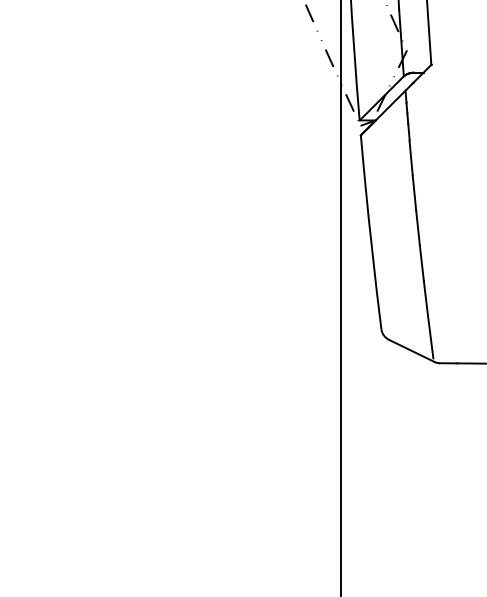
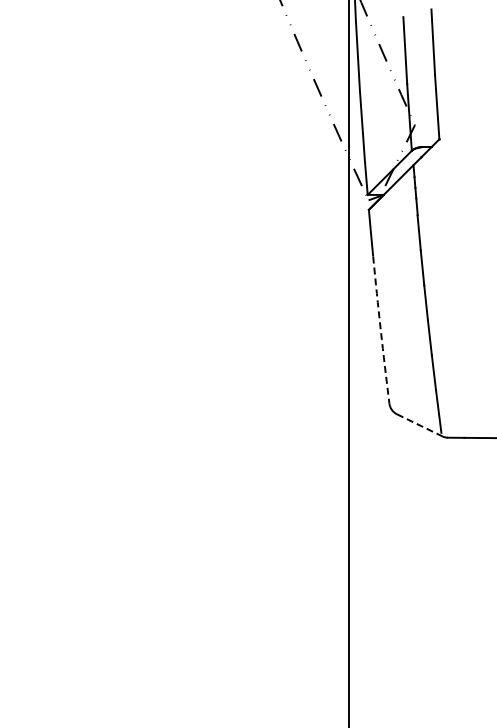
arc: (372, 256) -> (380, 330), solid -> dashed
line: (412, 351) -> (420, 425), solid -> dashed

